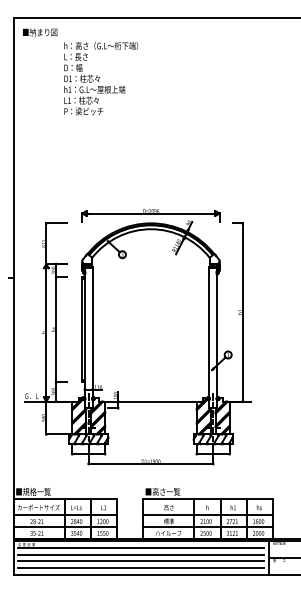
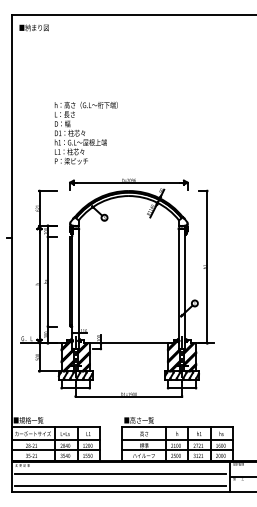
text: (101, 78) -> (86, 133), moved
line: (140, 547) -> (119, 467), removed
line: (140, 561) -> (119, 479), removed

